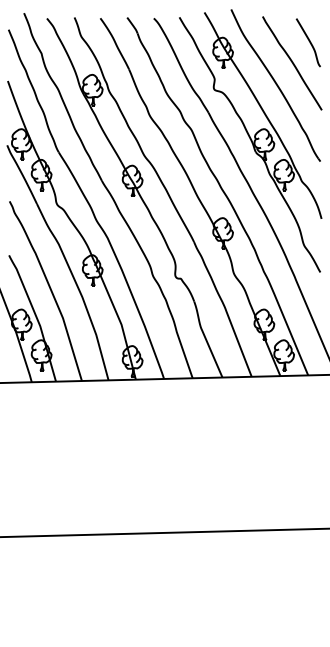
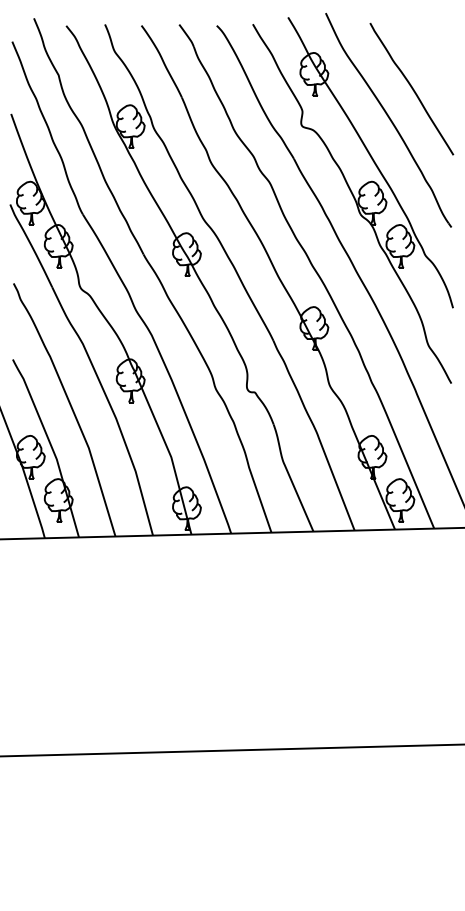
curve: (308, 41) -> (434, 58), removed

